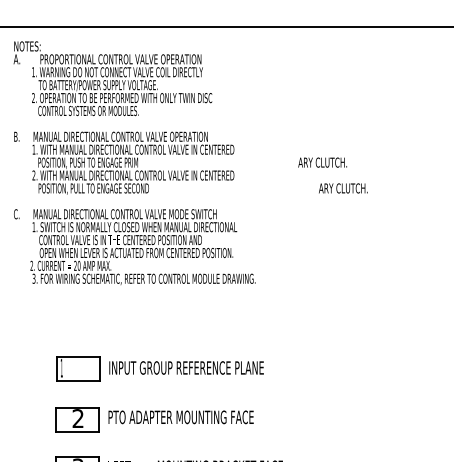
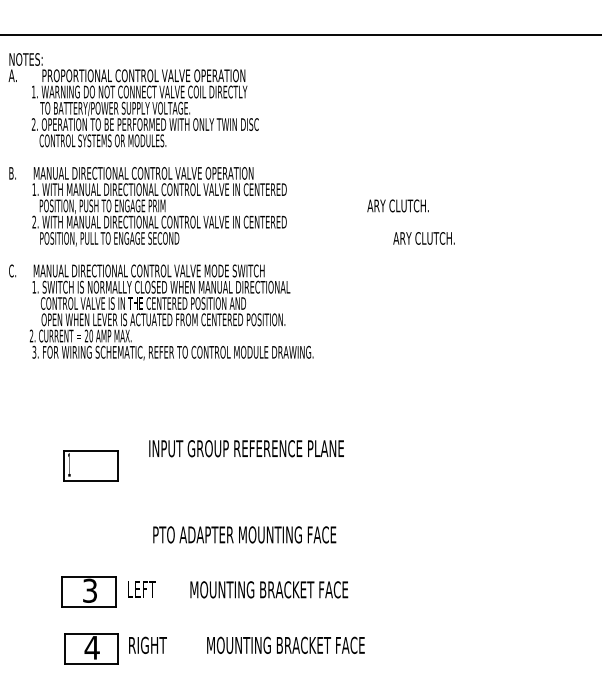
text: (186, 367) -> (246, 448), moved
text: (180, 417) -> (244, 534), moved
part: (76, 419) -> (88, 529), removed

